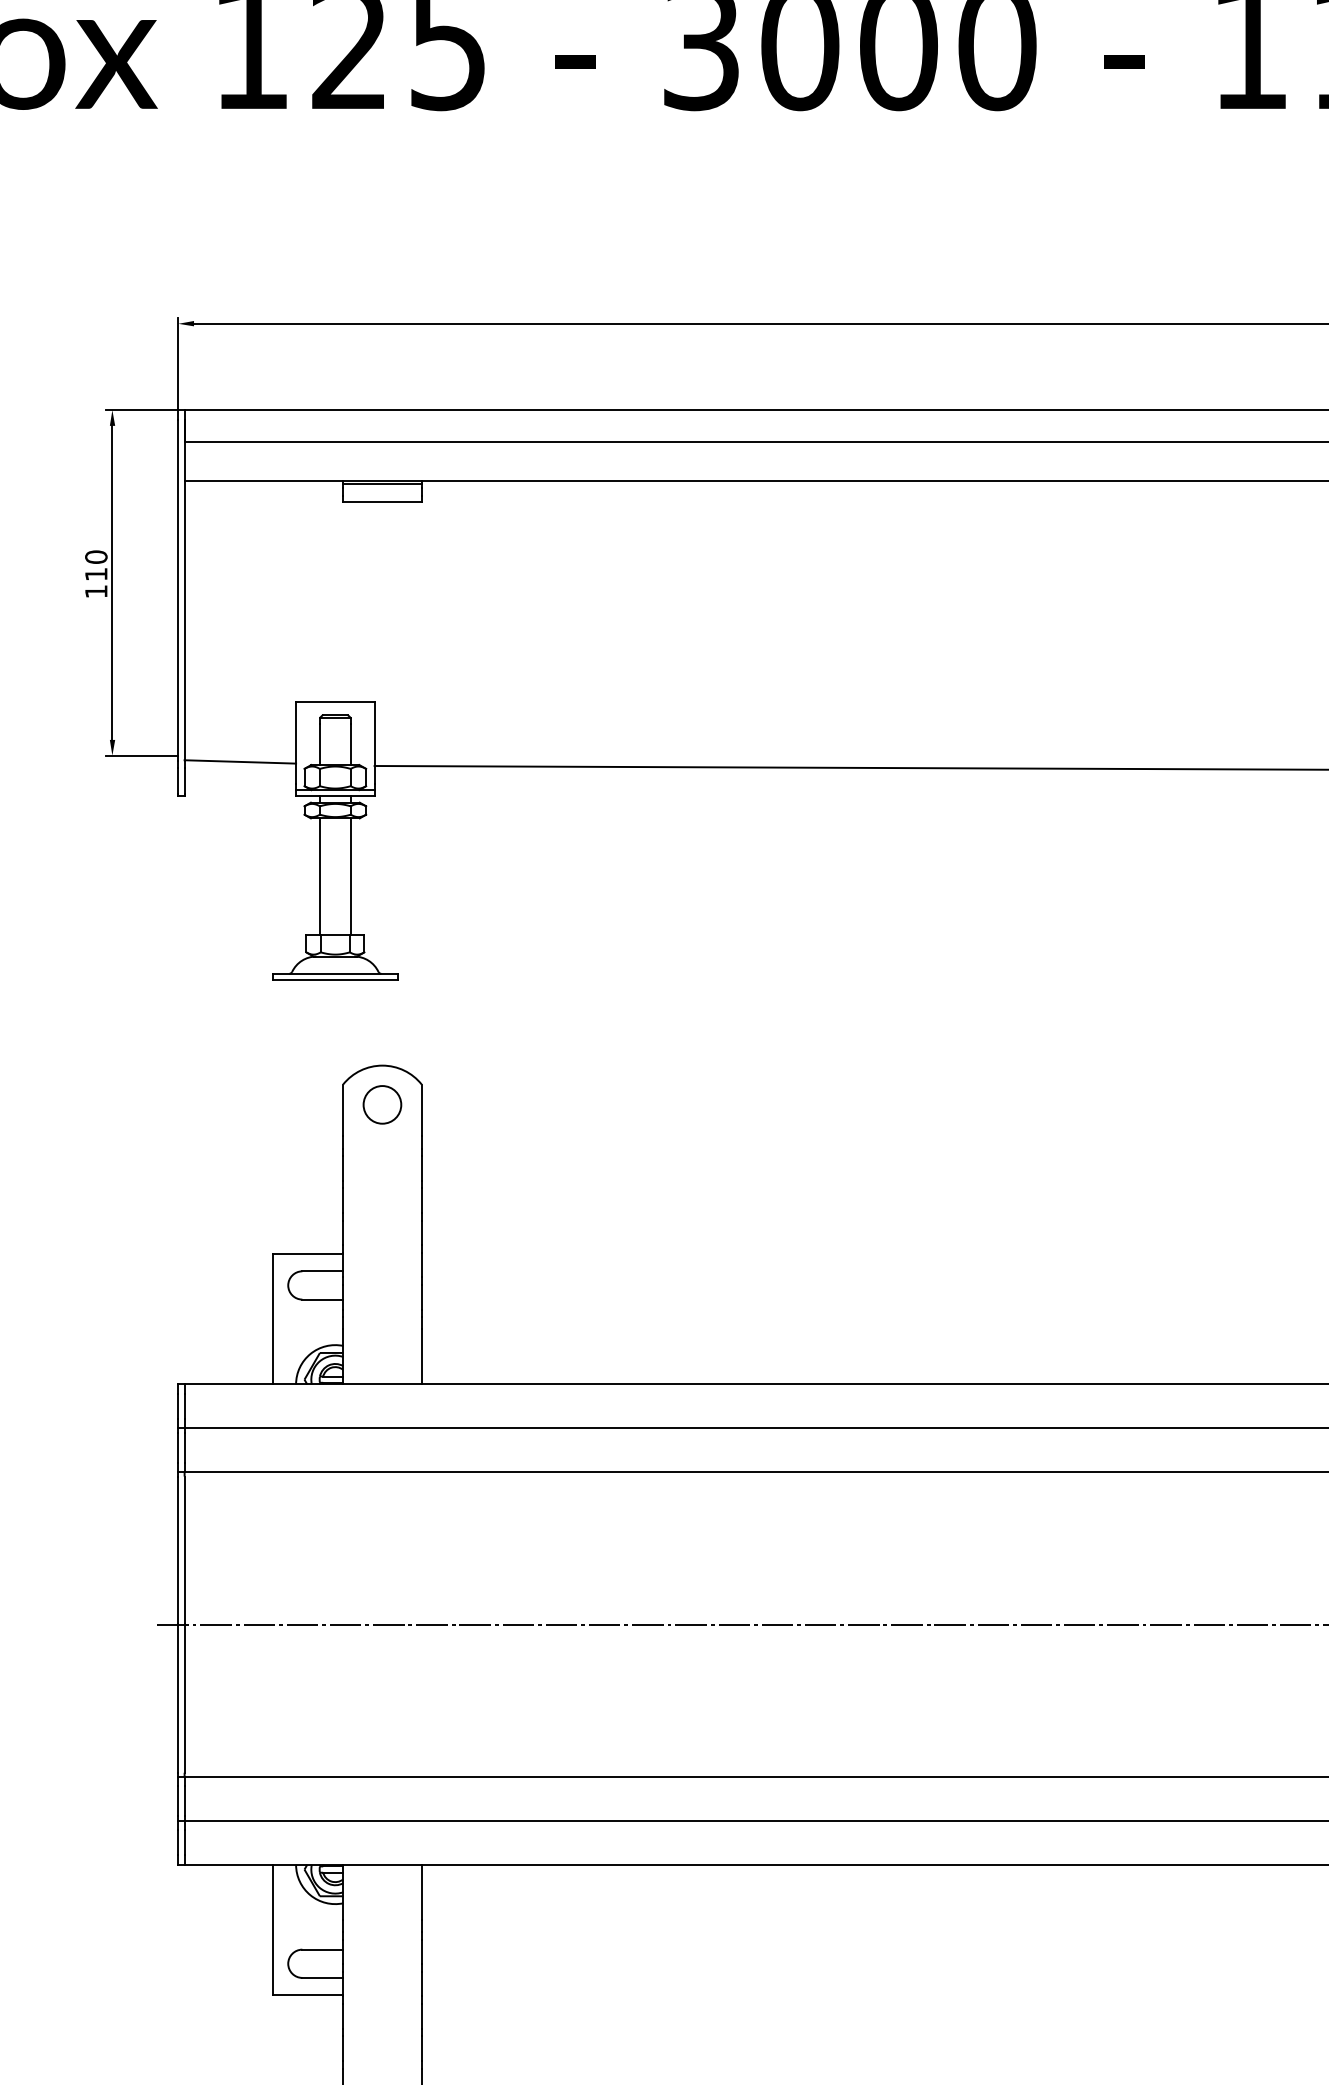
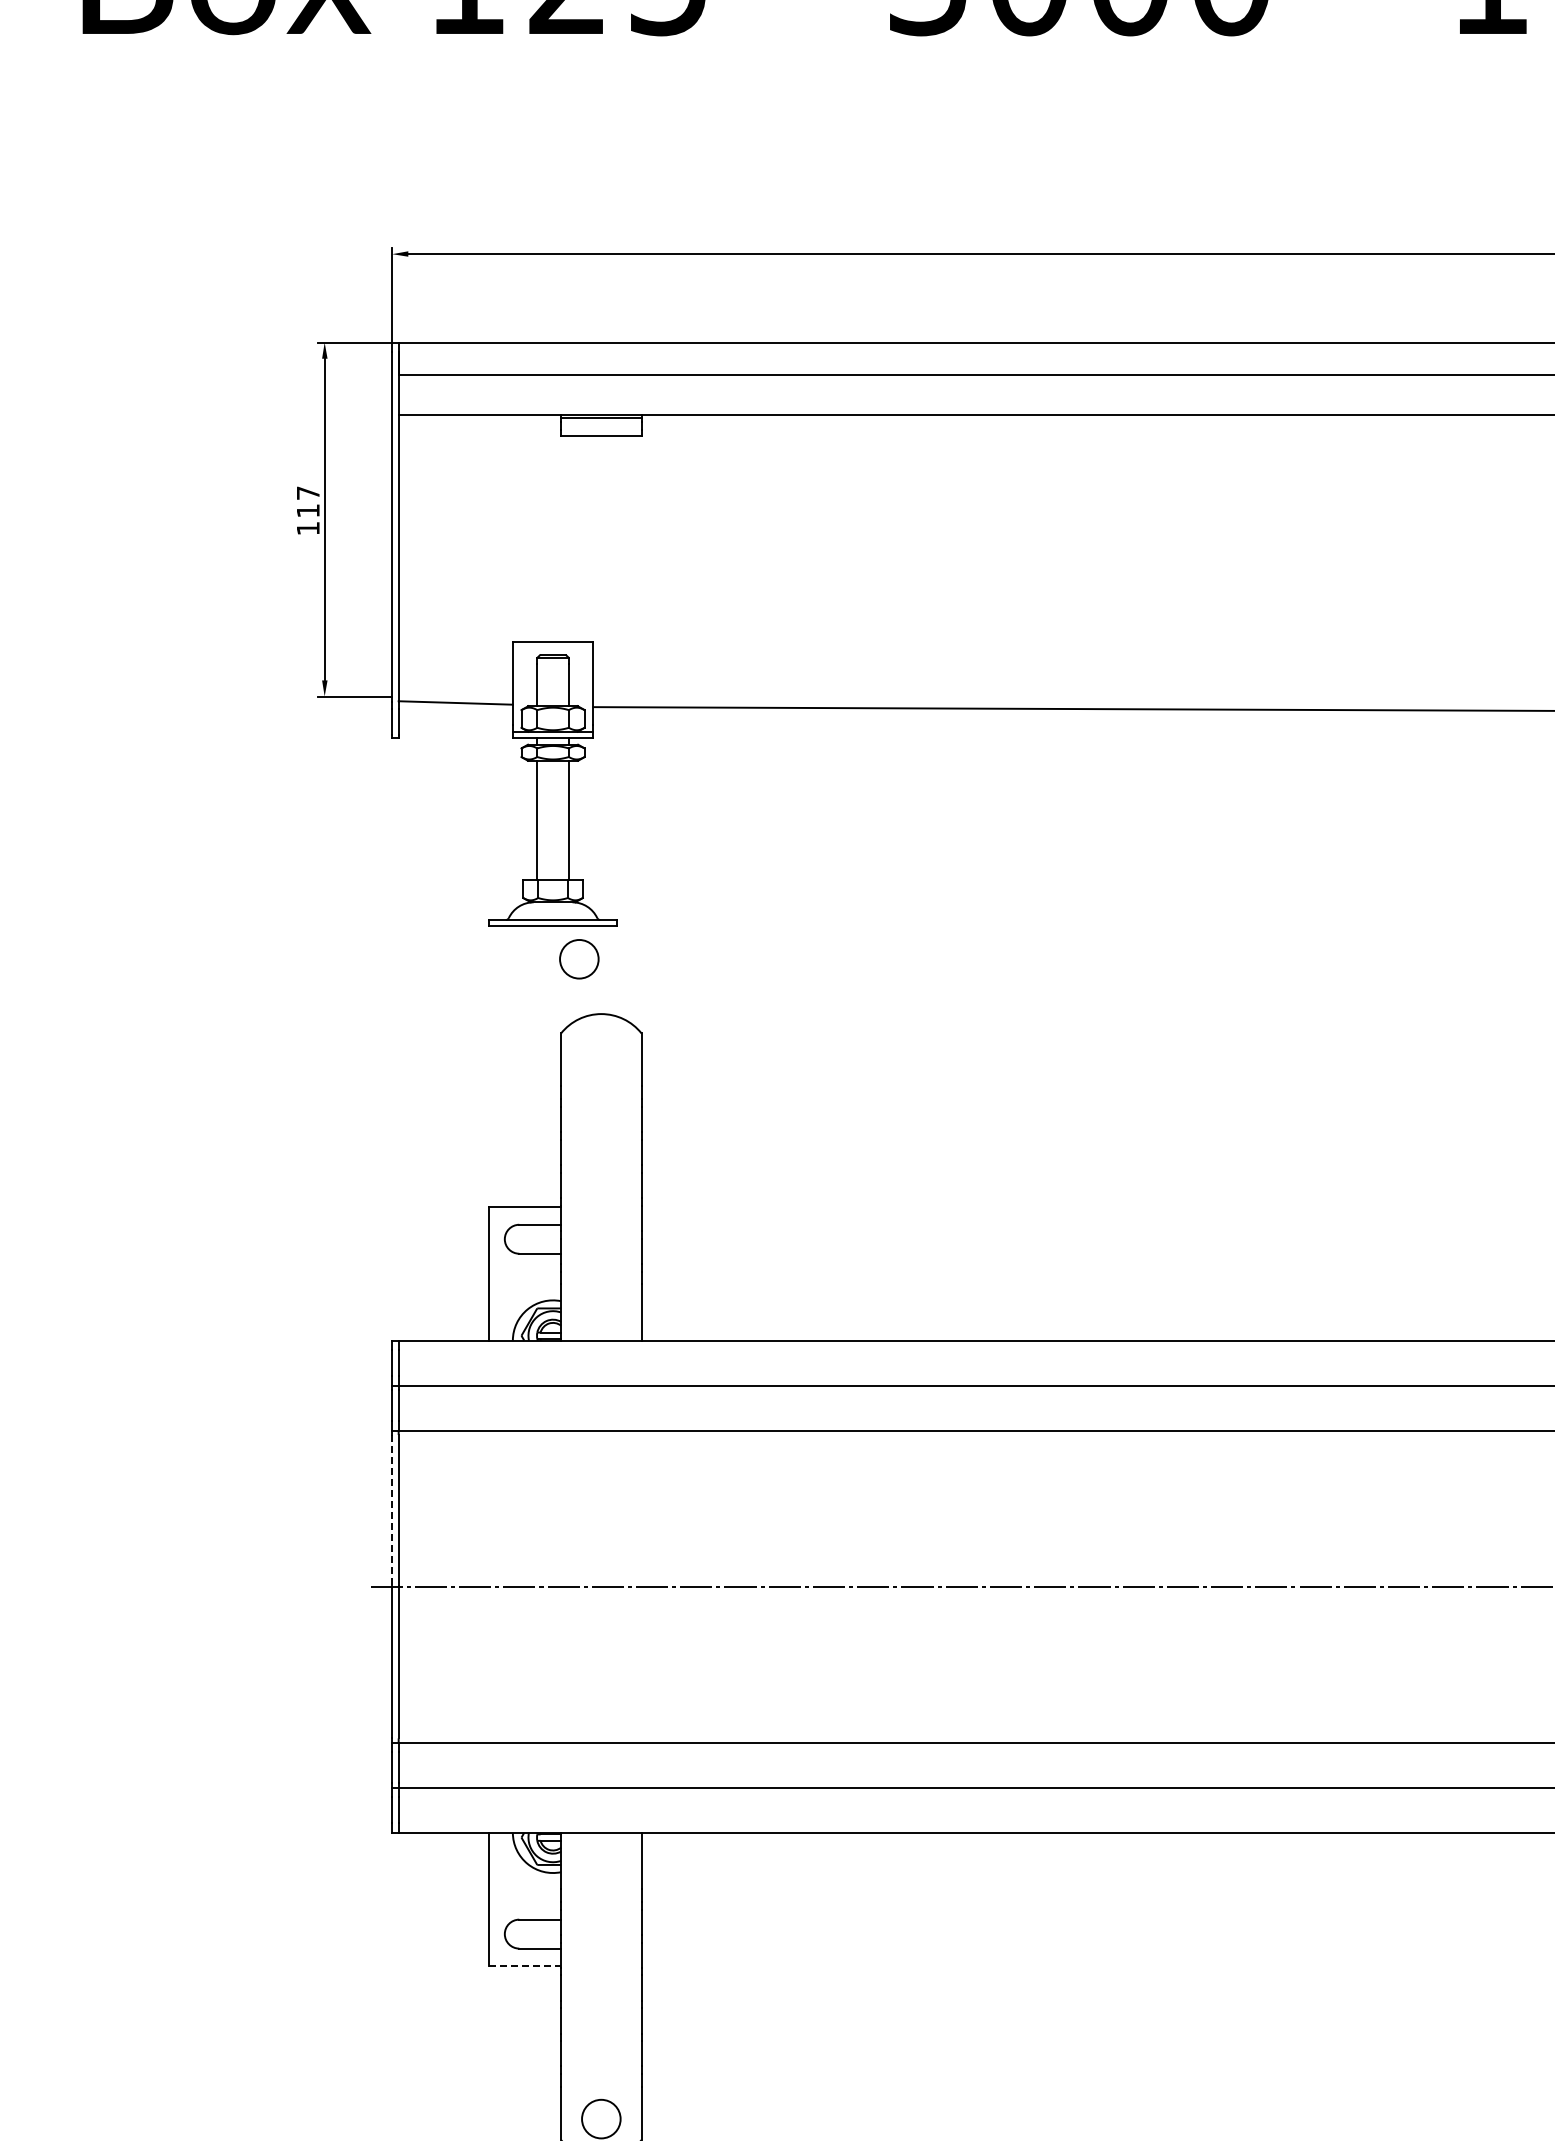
text: (95, 557) -> (307, 493), 110 -> 117
circle: (382, 1105) -> (579, 959), moved
line: (178, 1550) -> (392, 1510), solid -> dashed
line: (308, 1995) -> (525, 1966), solid -> dashed

